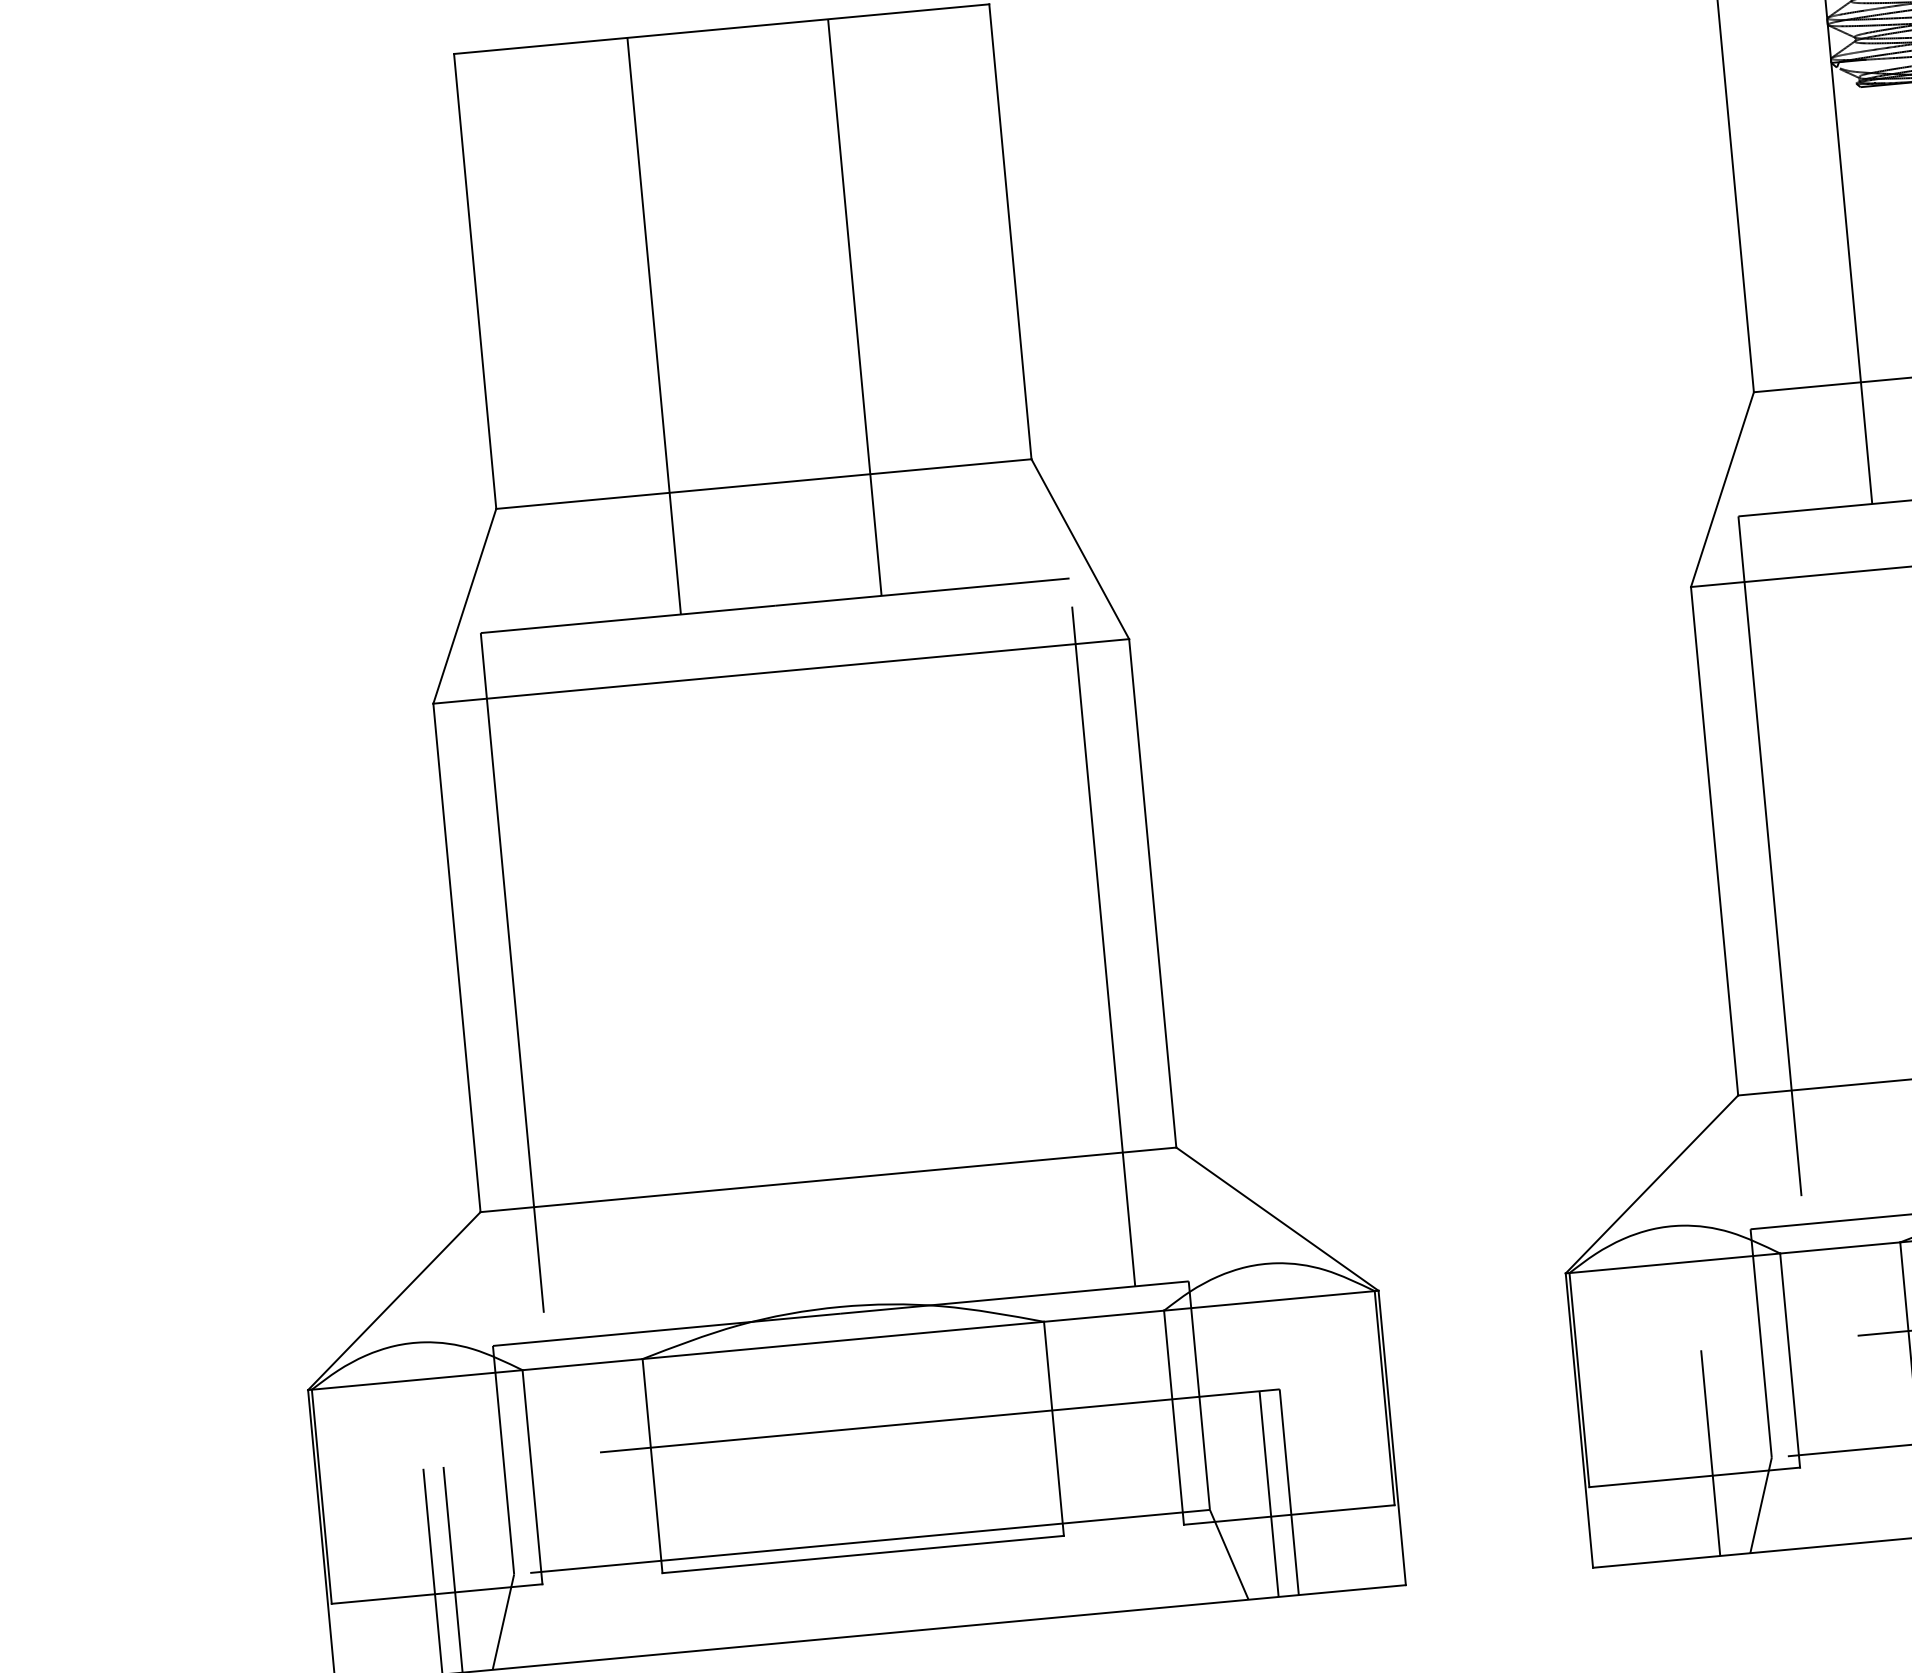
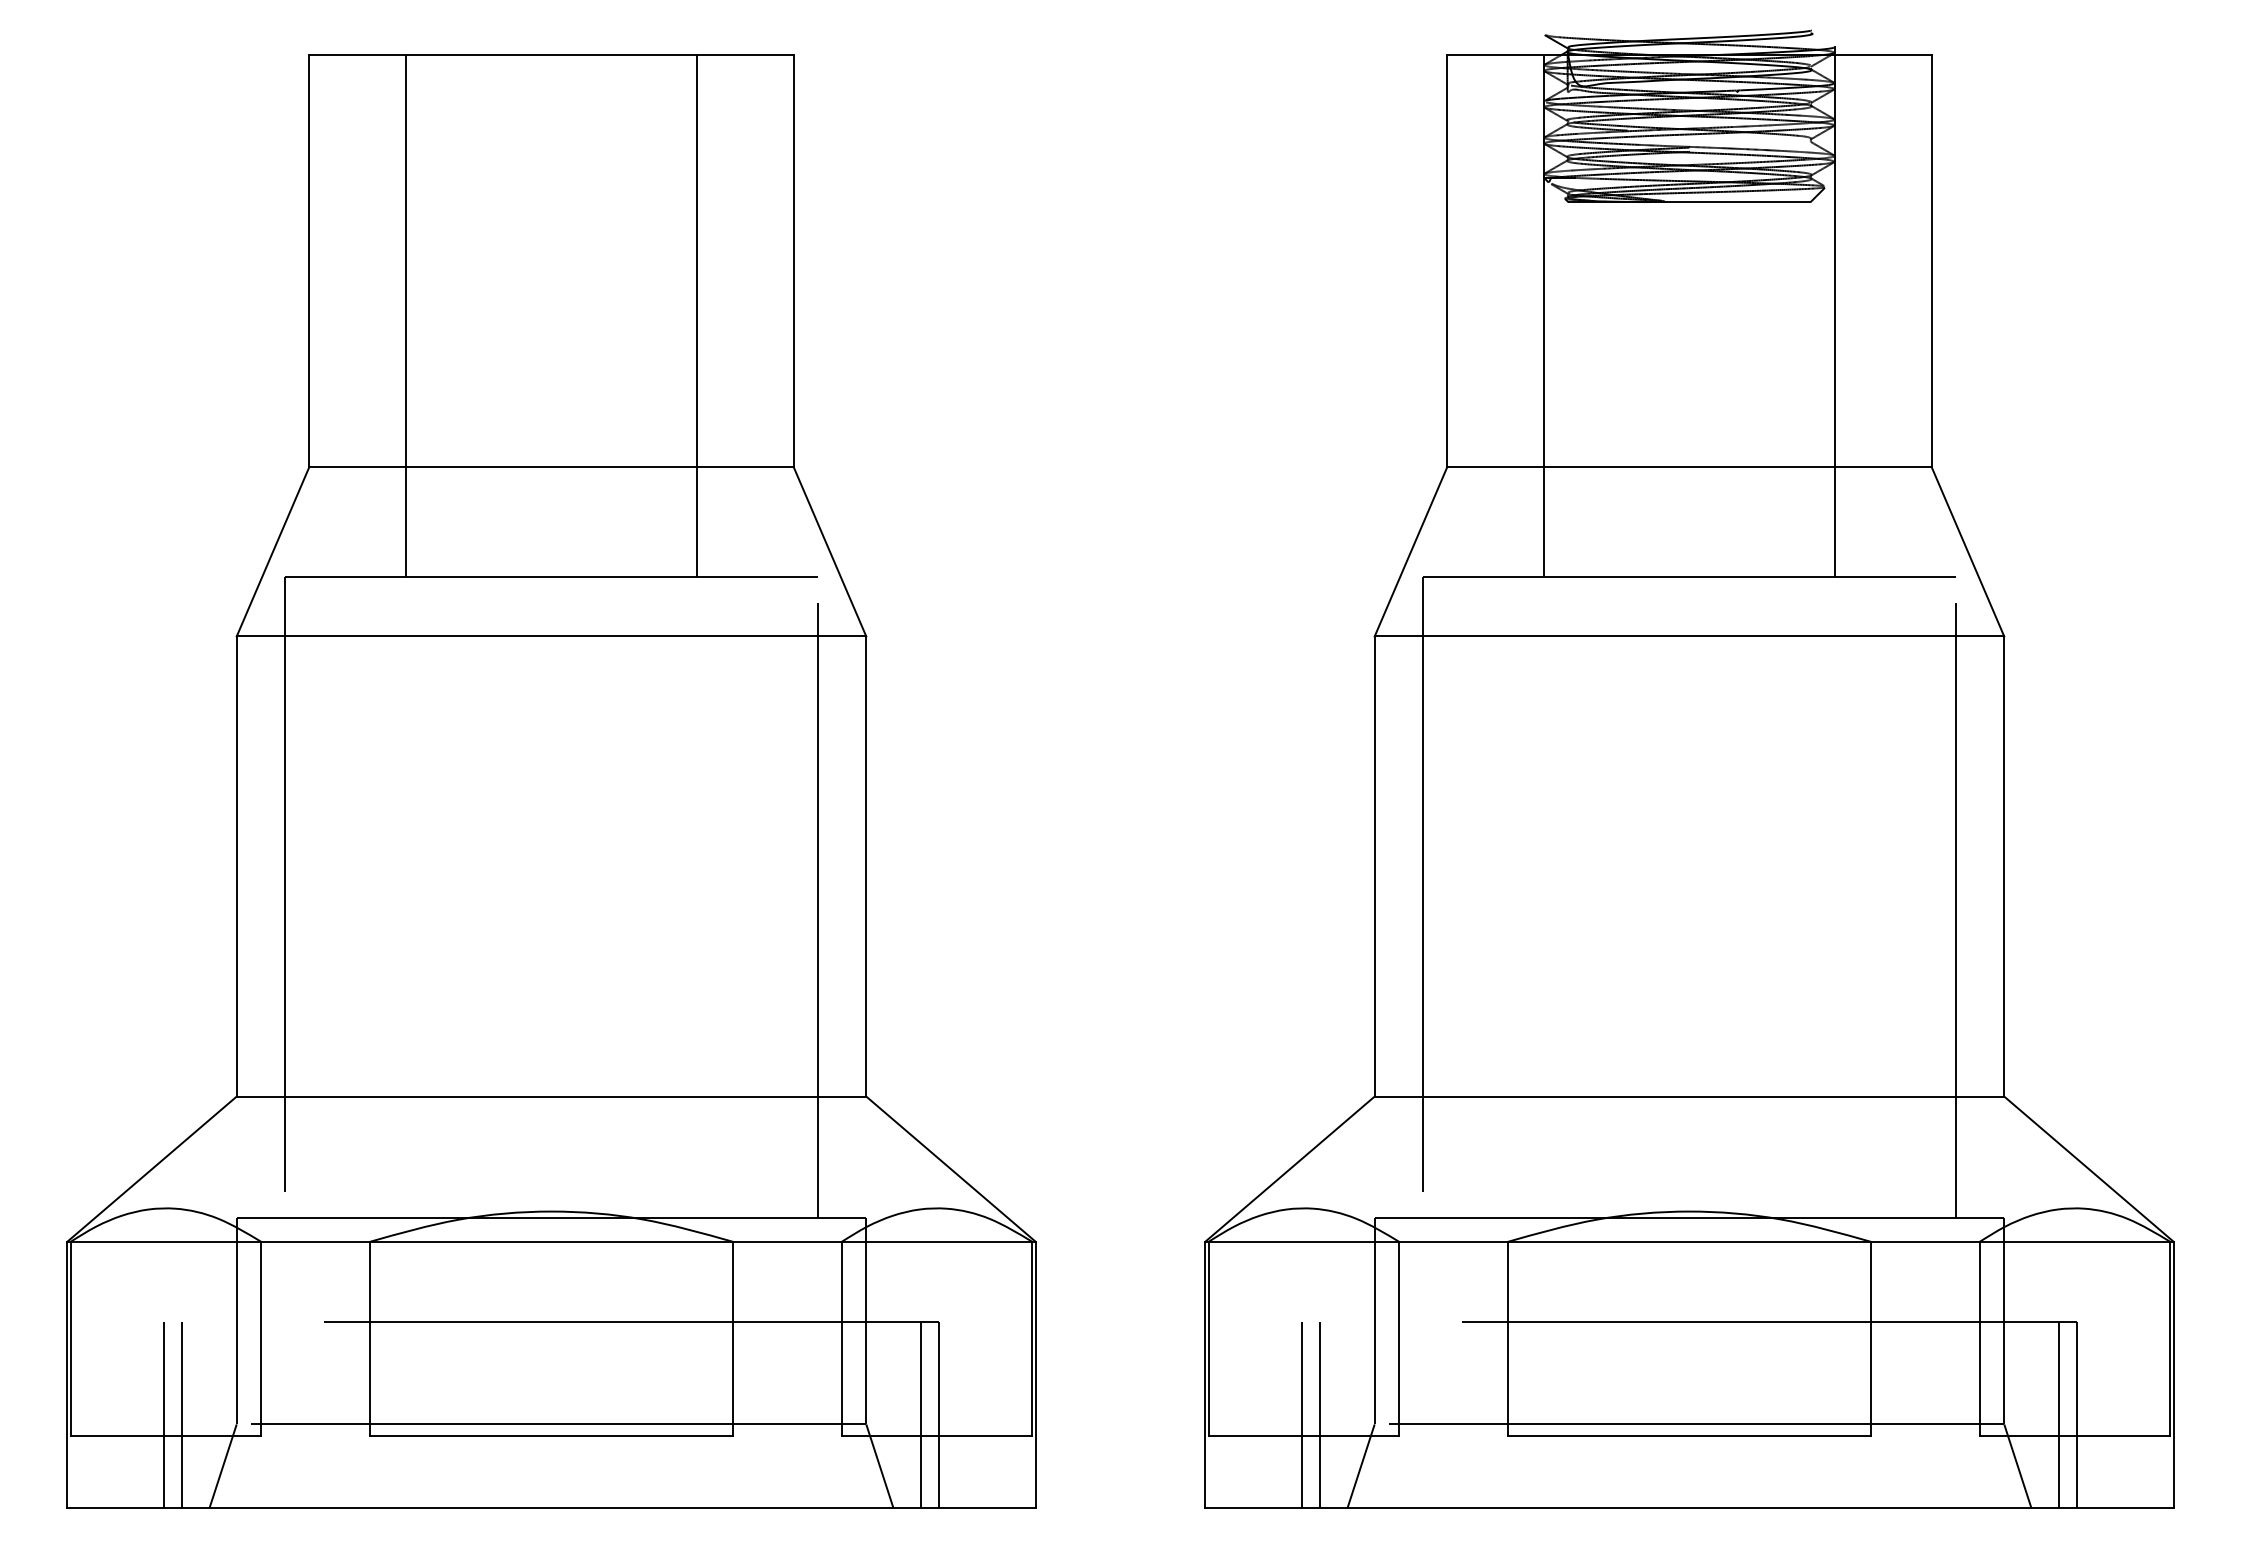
line: (854, 307) -> (696, 316), moved
line: (654, 326) -> (406, 316), moved
line: (1691, 1455) -> (1302, 1415), added

